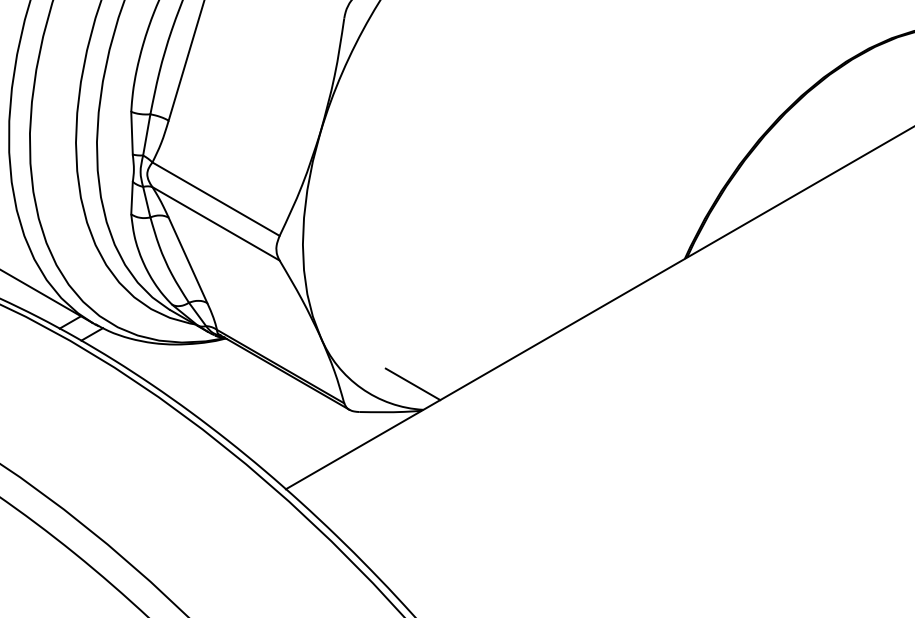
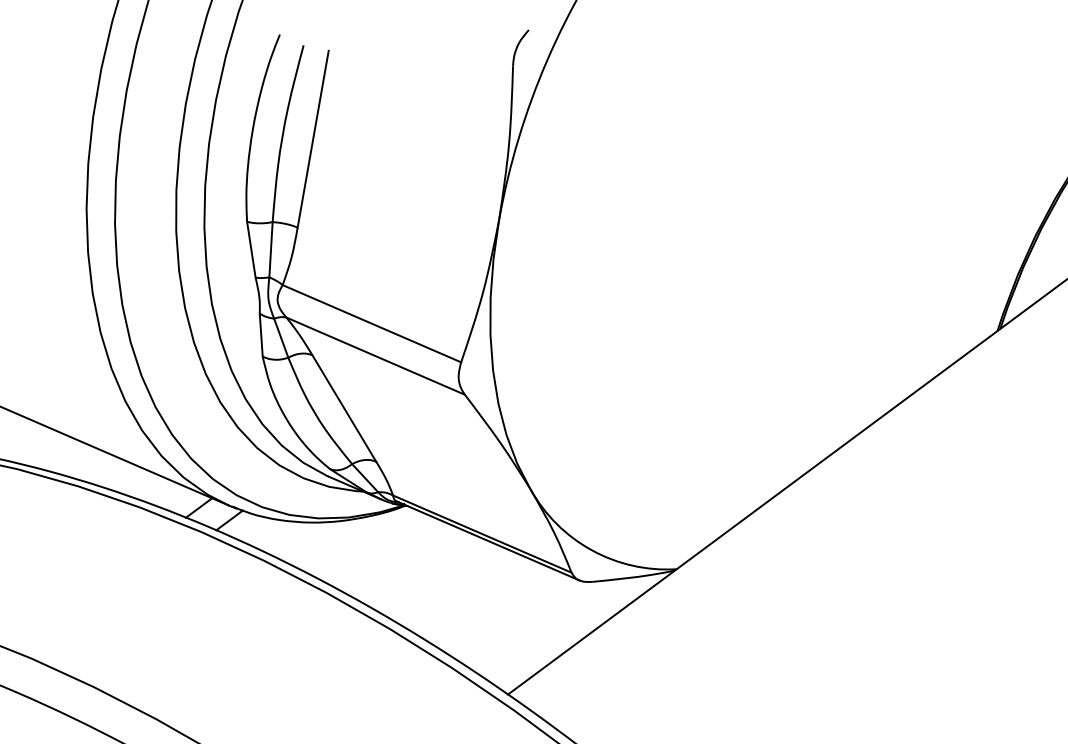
line: (412, 384) -> (658, 537), removed

